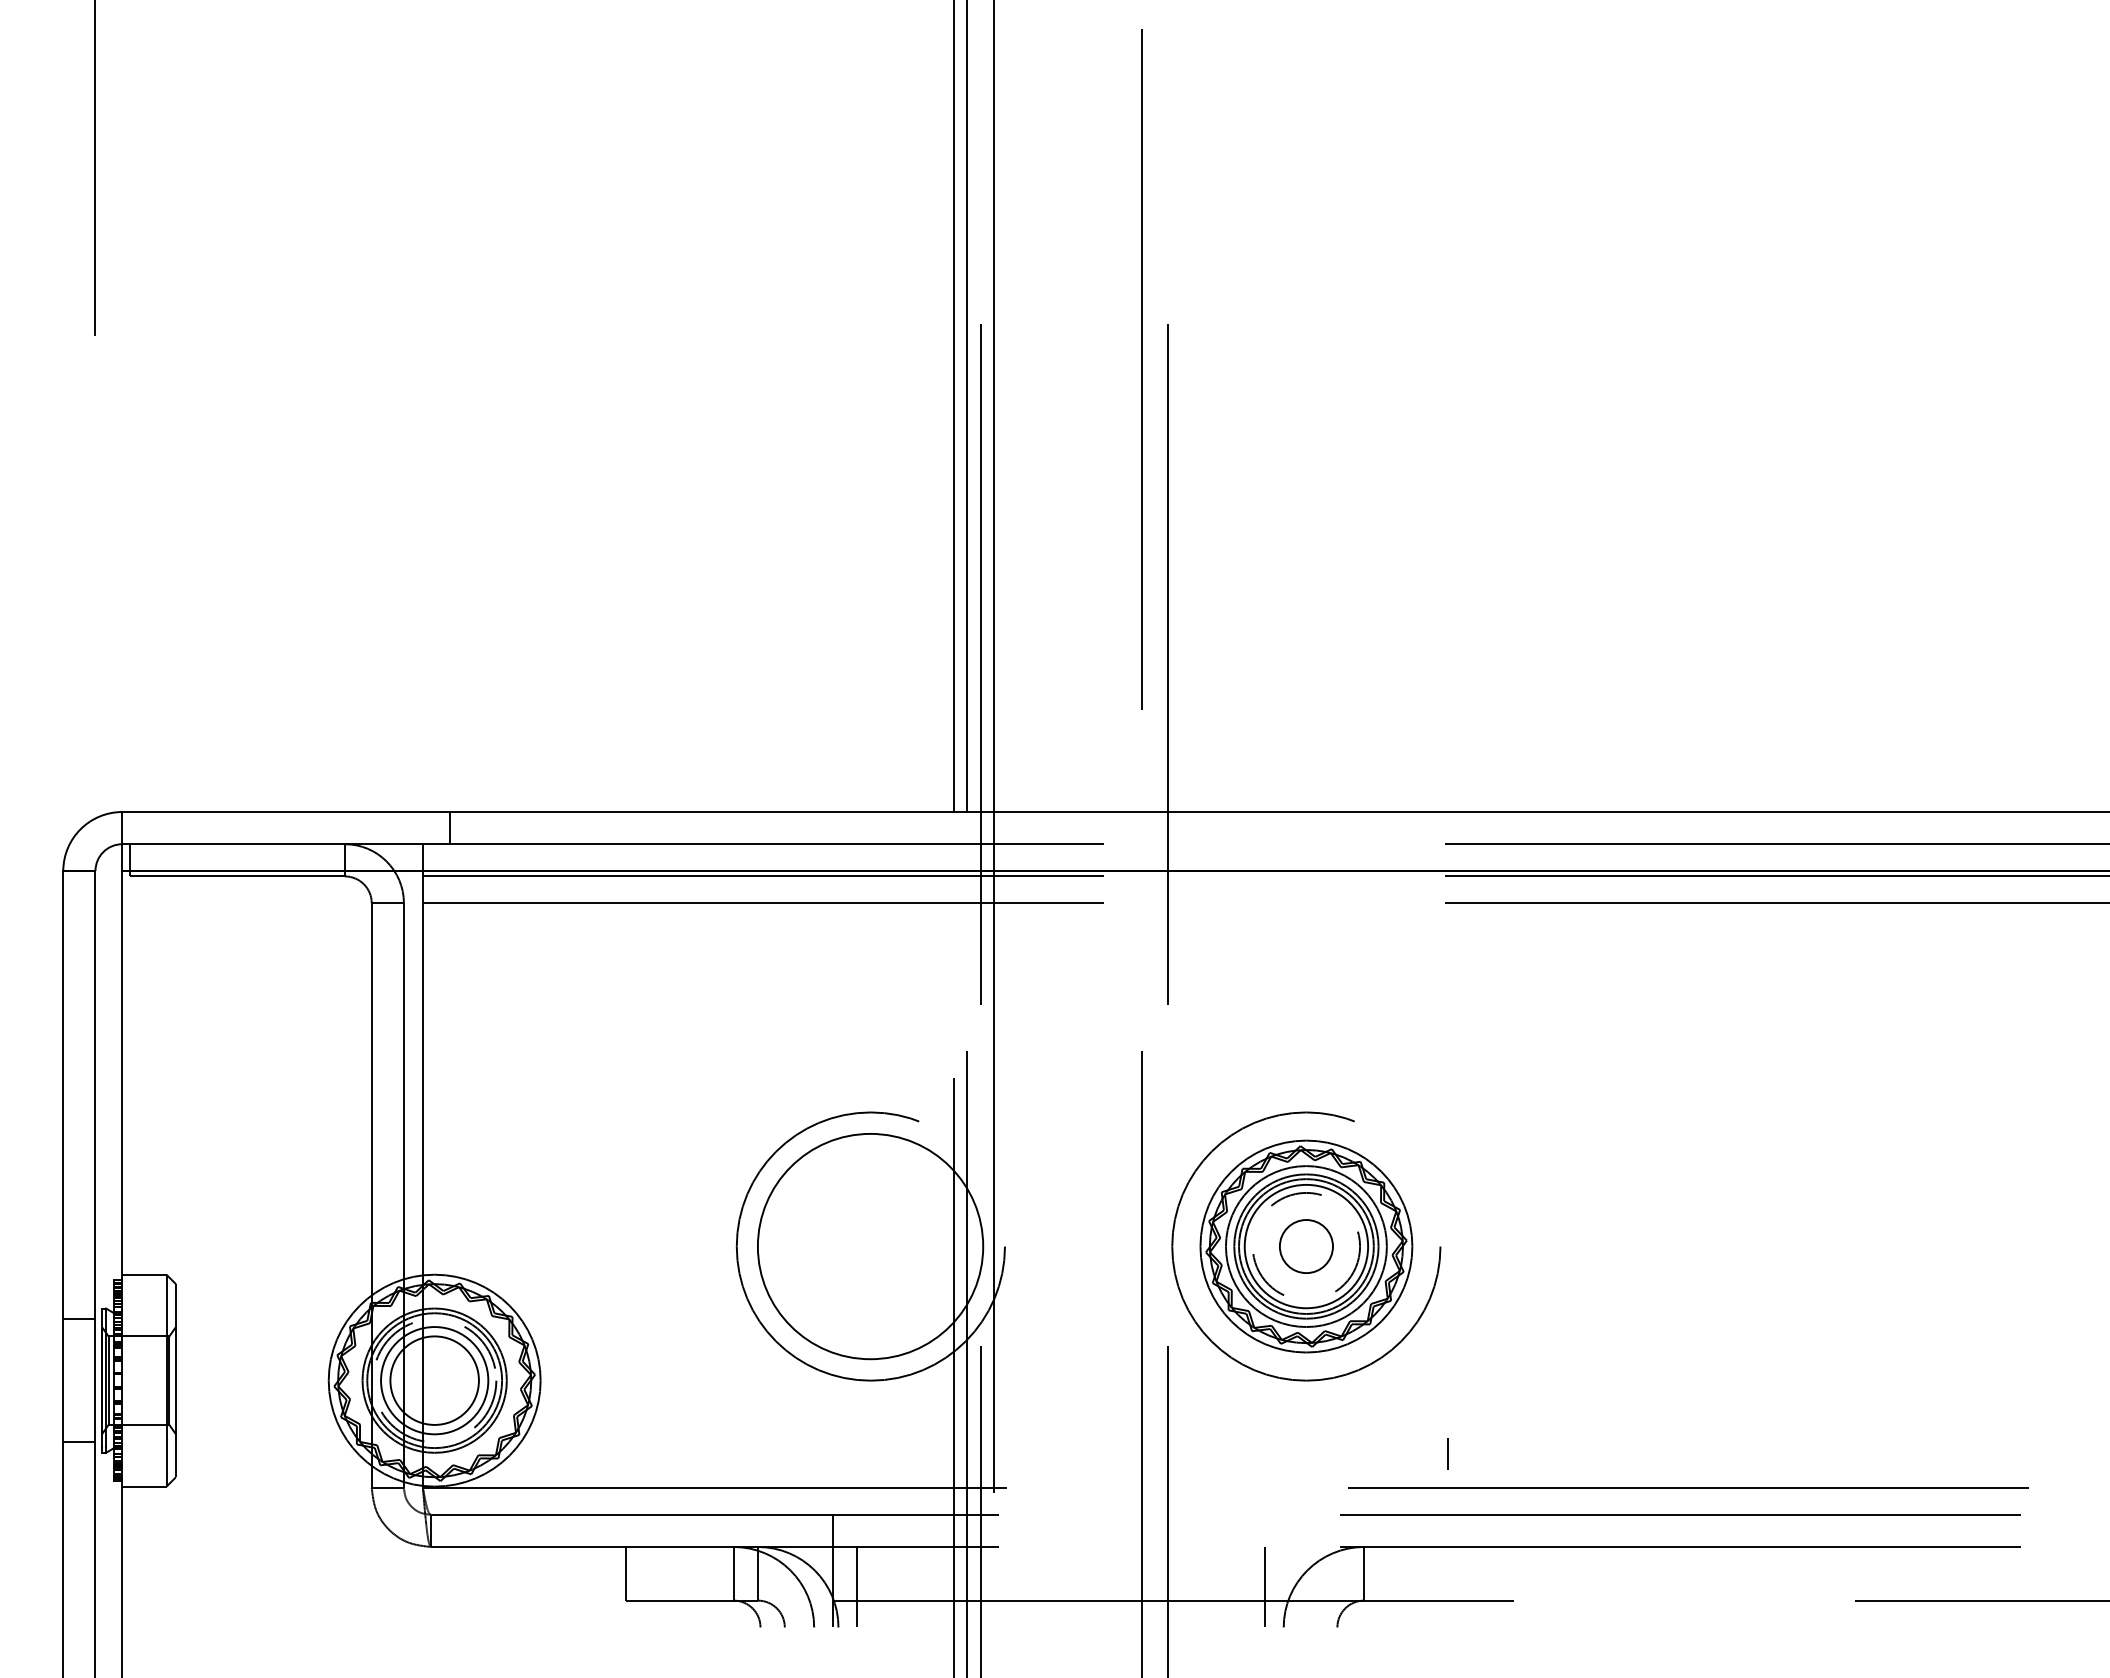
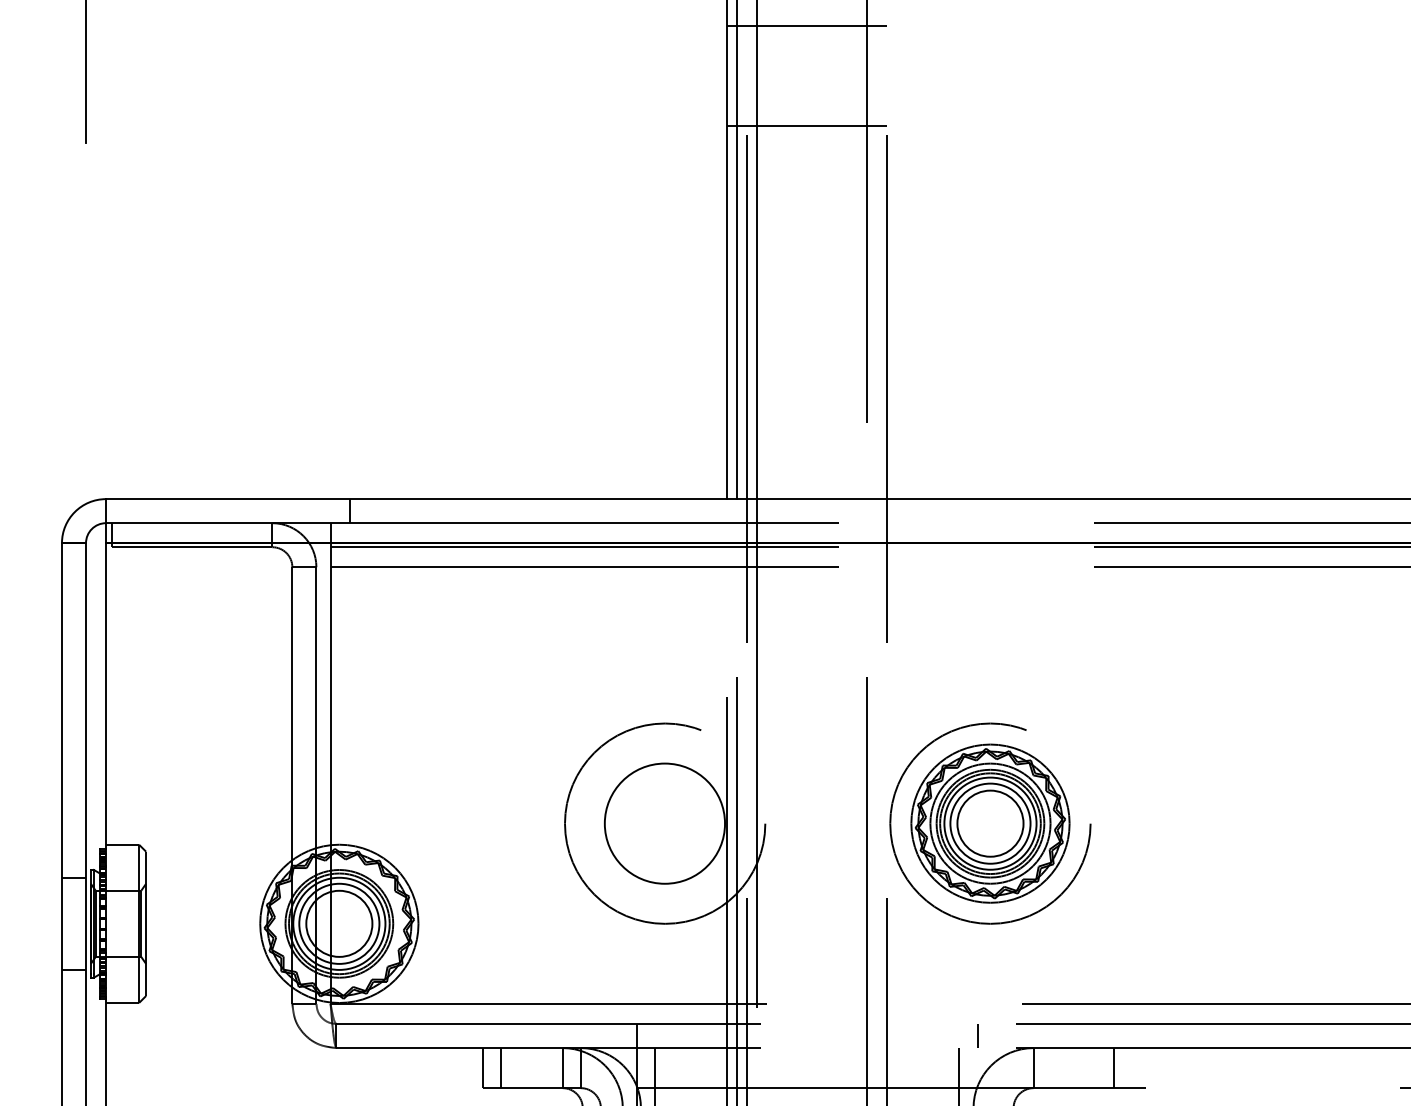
line: (1060, 179) -> (806, 26), added
line: (1060, 313) -> (806, 126), added
circle: (870, 1246) -> (664, 823), size x0.71
circle: (1306, 1246) -> (990, 823), dashed -> solid
circle: (1306, 1246) -> (990, 823), size x1.67
circle: (434, 1380) -> (339, 923), dashed -> solid
line: (1447, 1453) -> (977, 1035), moved
line: (650, 1573) -> (500, 1067), added
line: (1471, 1573) -> (1113, 1067), added

